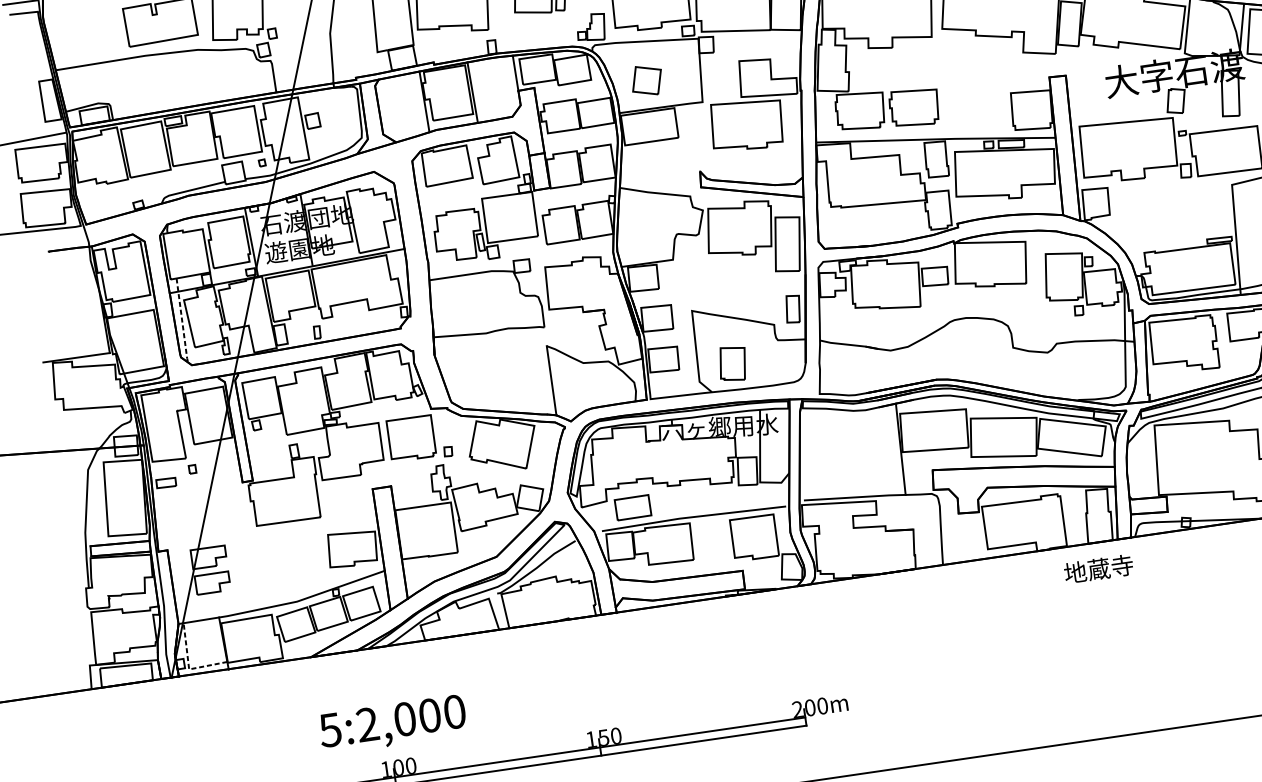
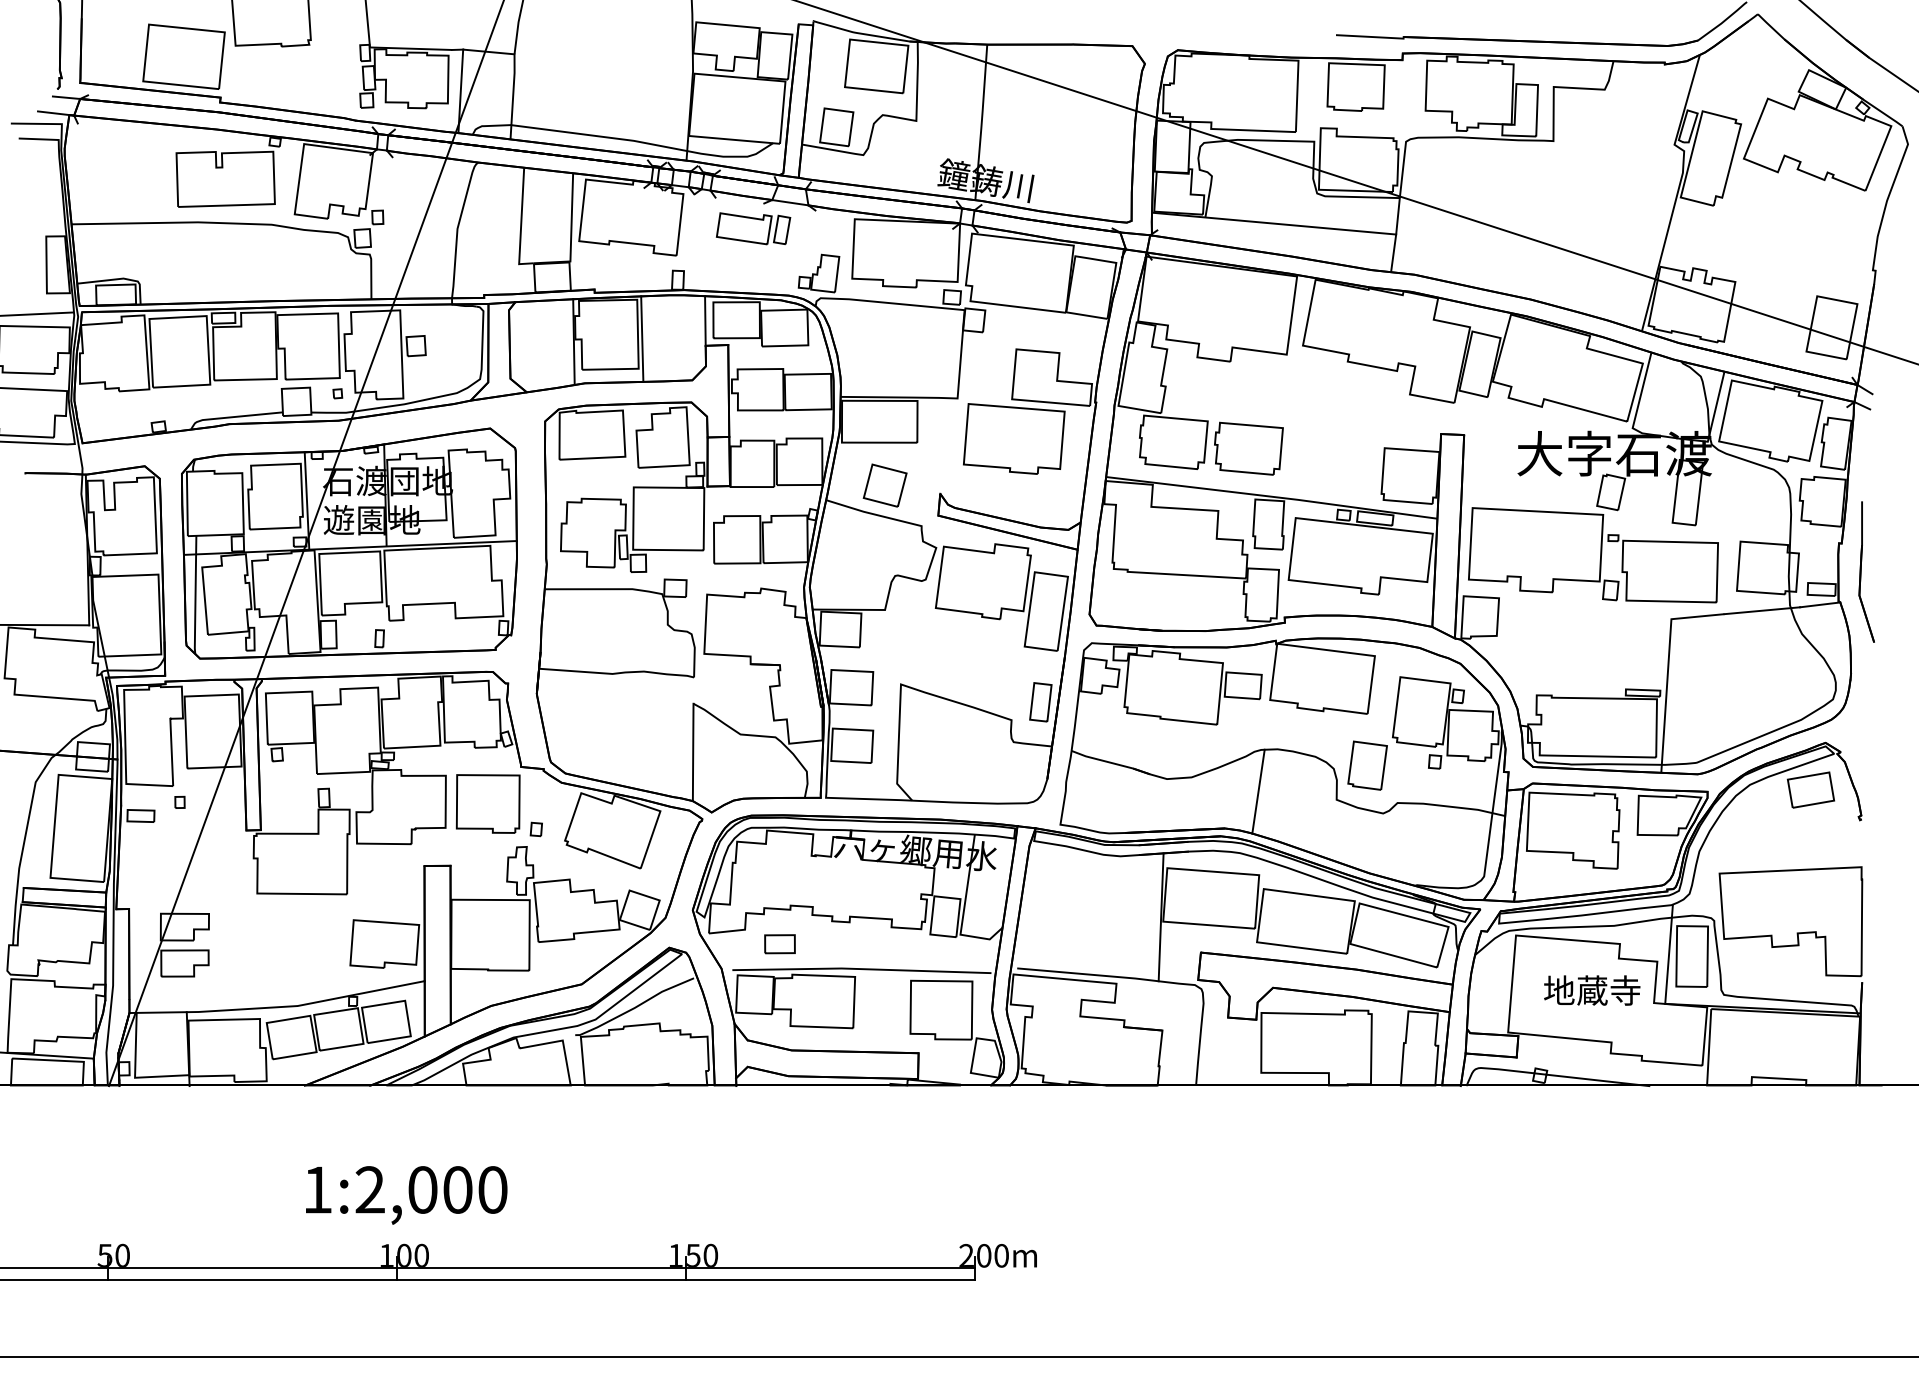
part: (646, 80) -> (884, 485), moved
line: (182, 320) -> (195, 595), dashed -> solid
line: (956, 349) -> (1258, 791), added
part: (732, 363) -> (1367, 765), moved
part: (632, 508) -> (779, 944), size x0.62
text: (1098, 569) -> (1592, 990), moved
line: (188, 665) -> (135, 1072), dashed -> solid
text: (330, 729) -> (317, 1189), 5:2,000 -> 1:2,000

